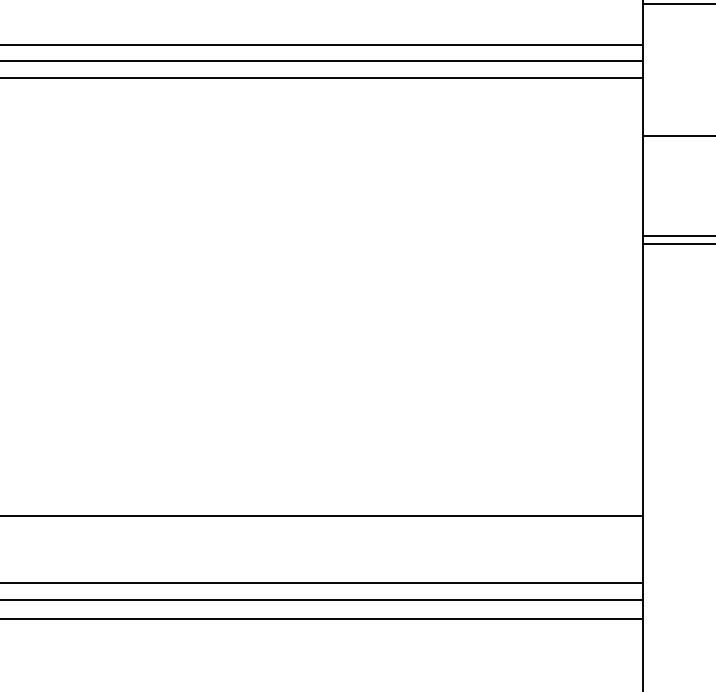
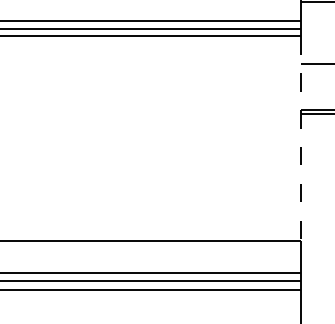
line: (642, 297) -> (300, 139), solid -> dashed

